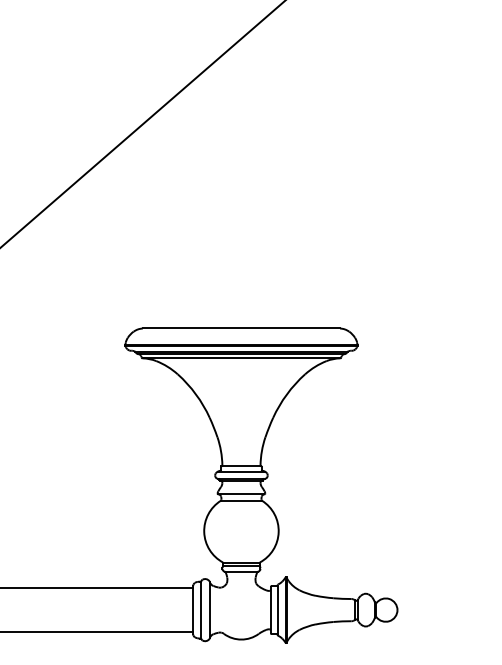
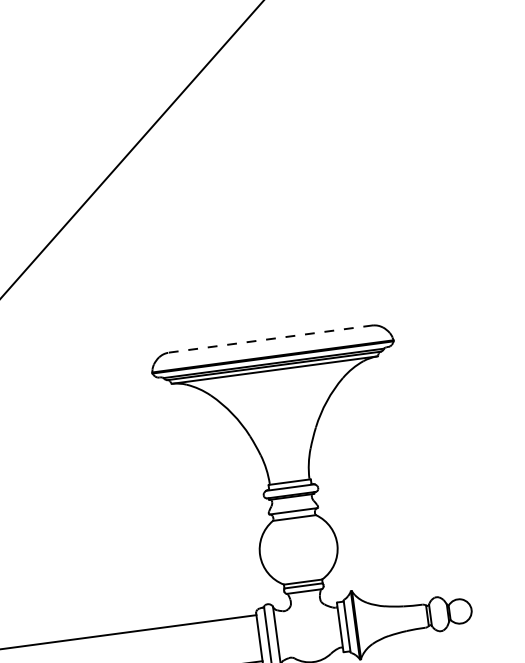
line: (241, 328) -> (270, 339), solid -> dashed

